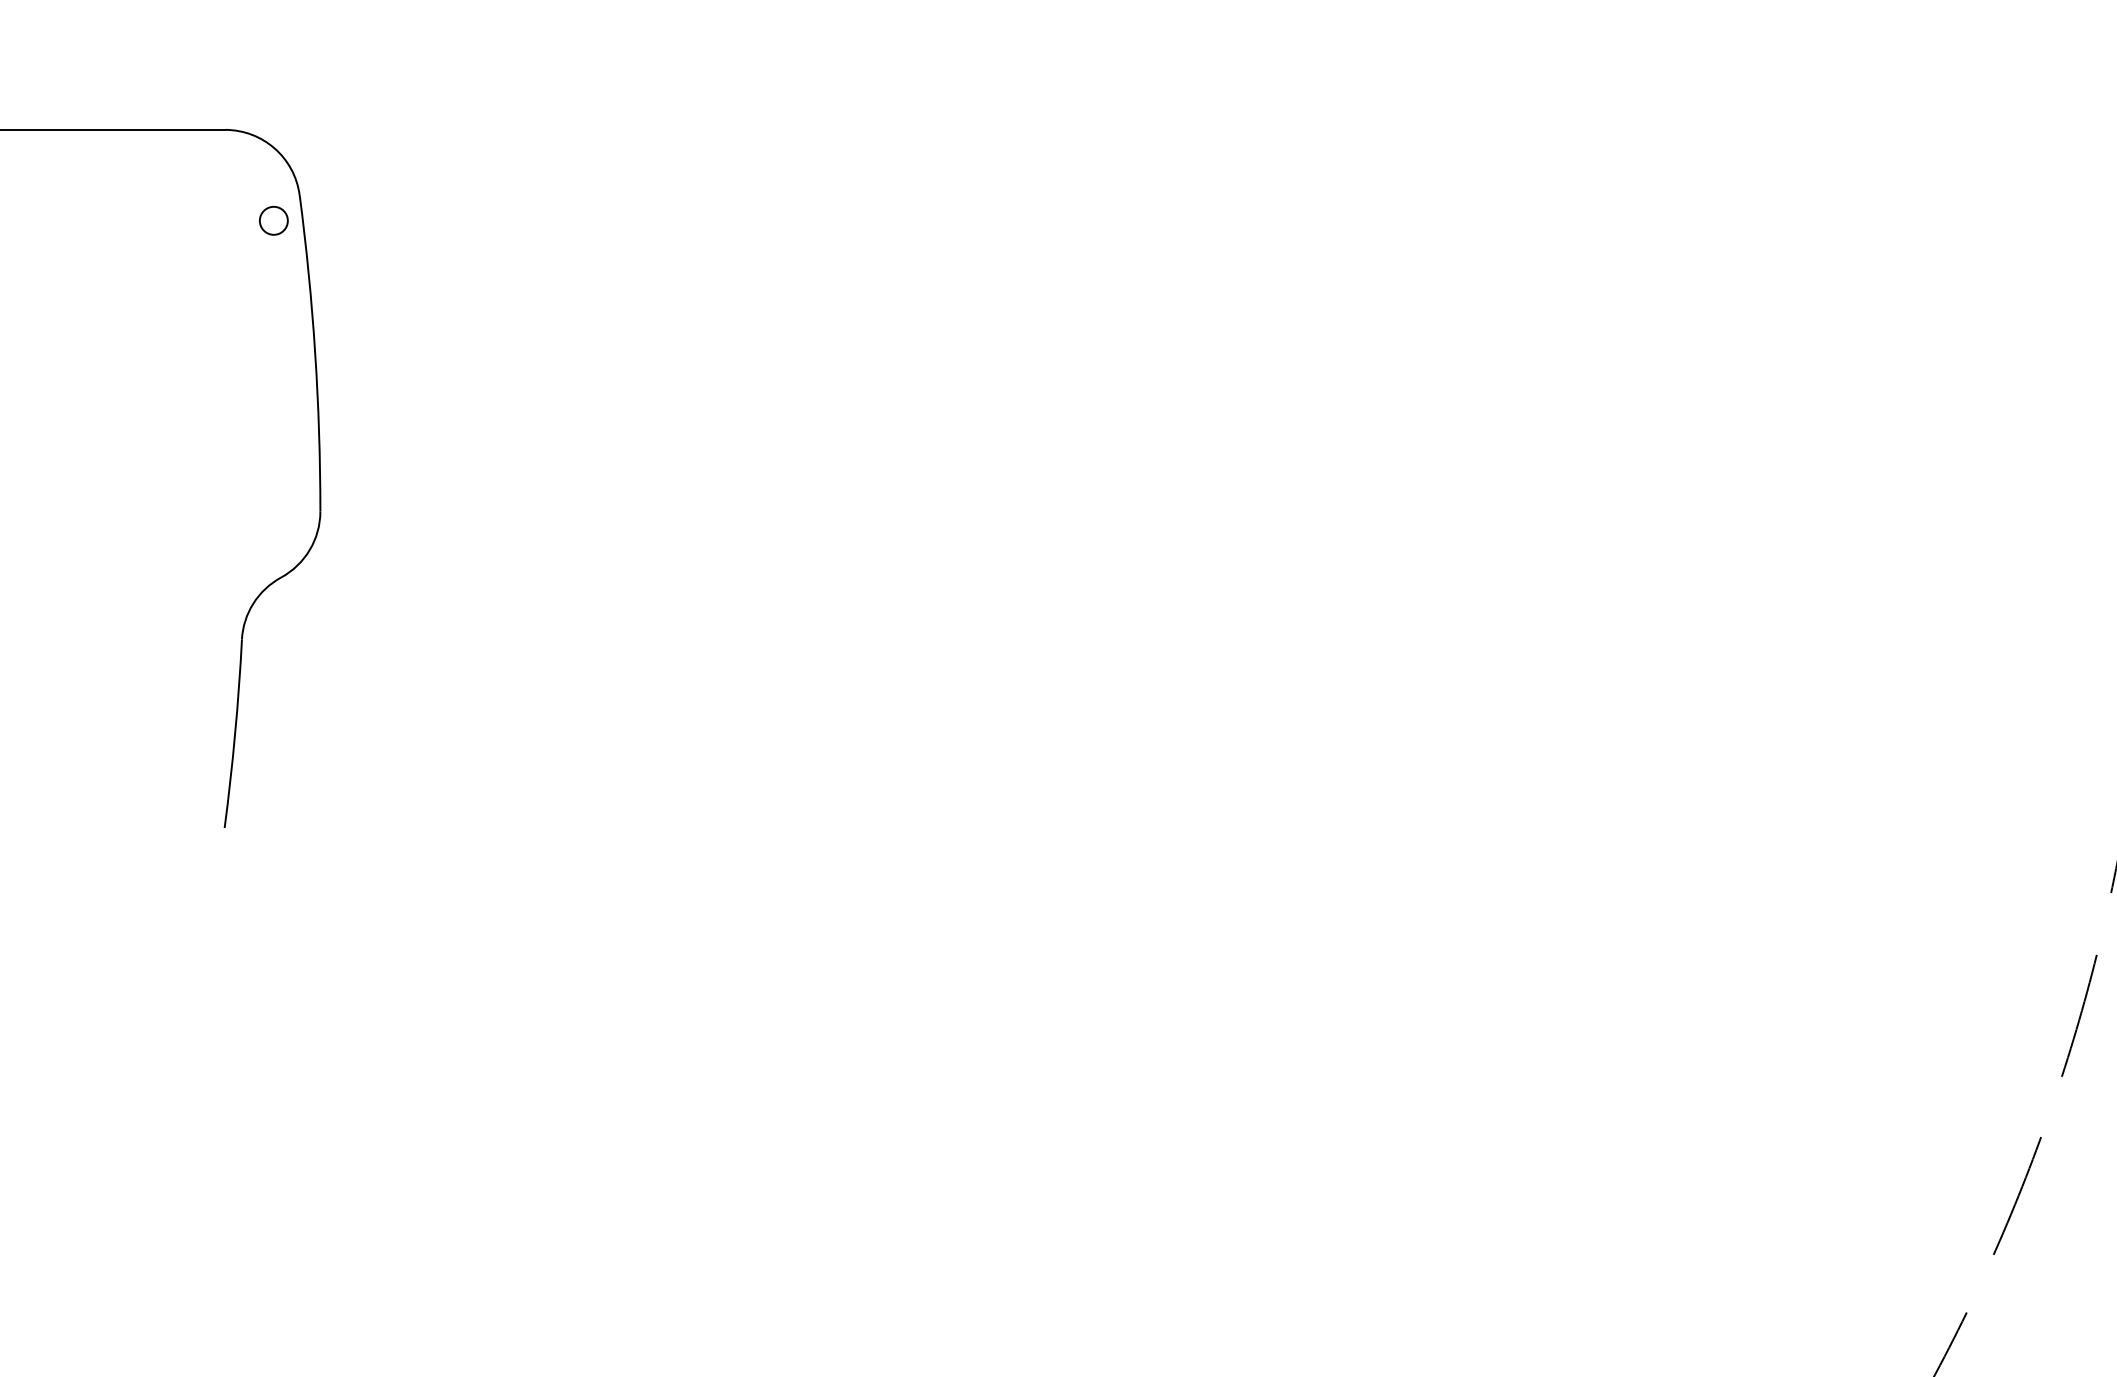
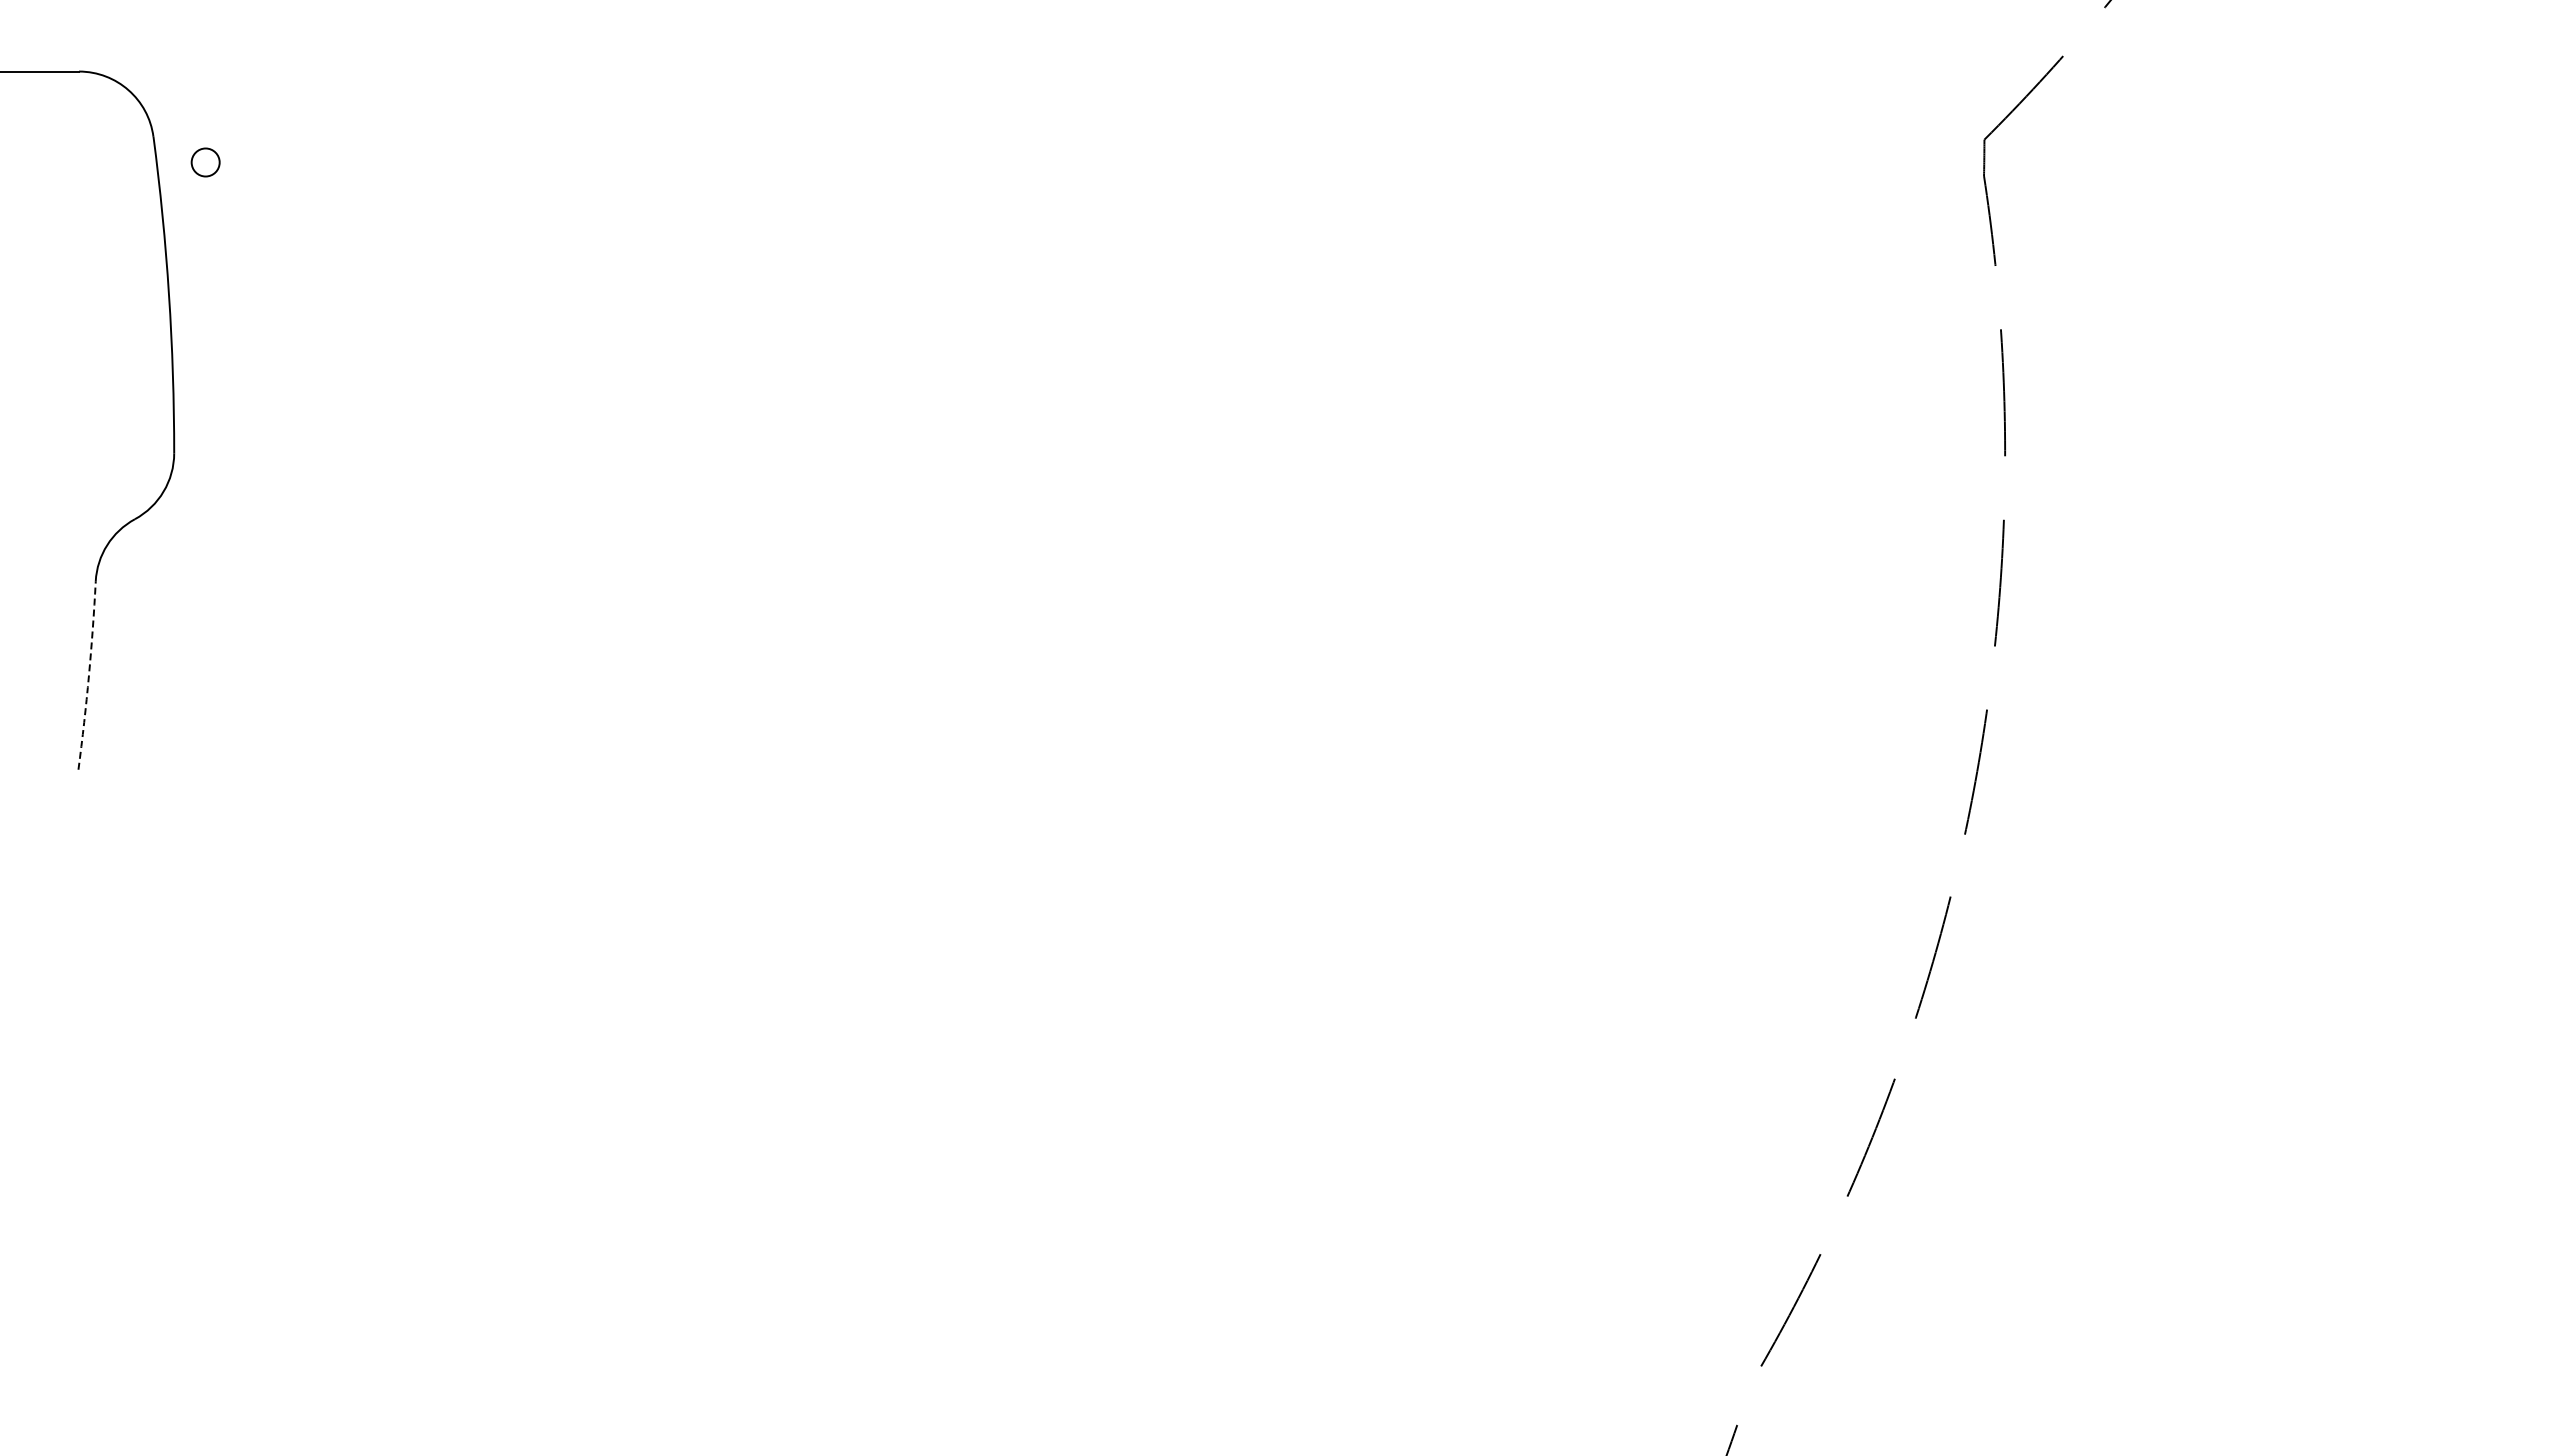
circle: (273, 220) -> (205, 162), moved
arc: (234, 733) -> (88, 675), solid -> dashed

